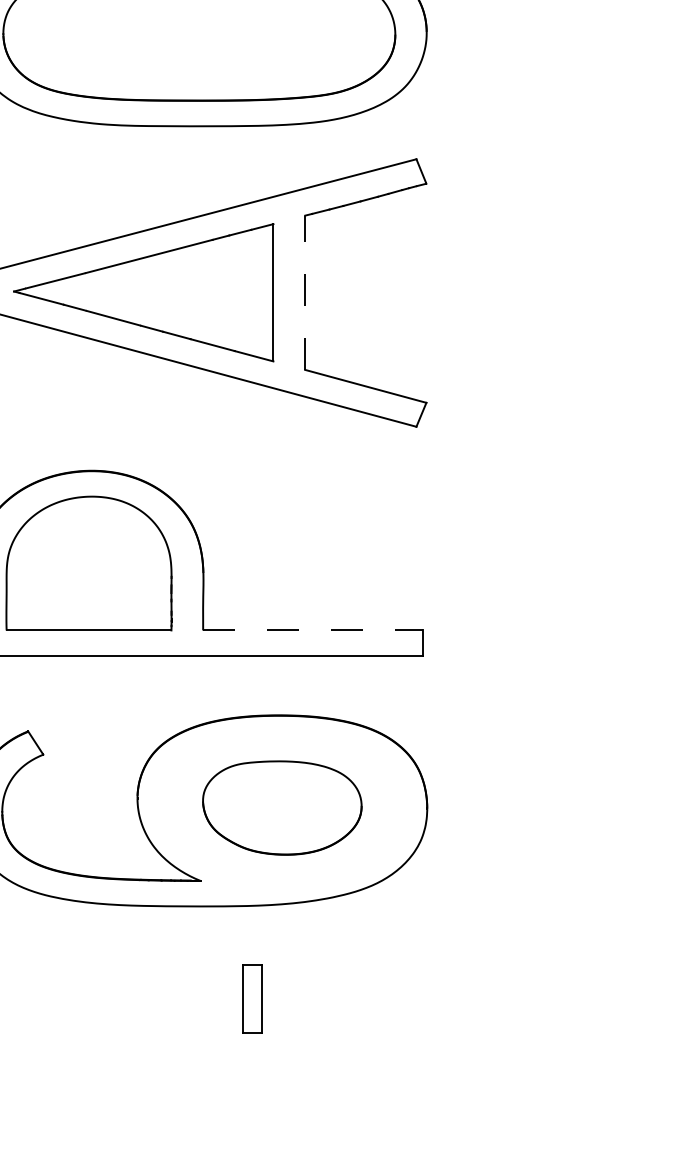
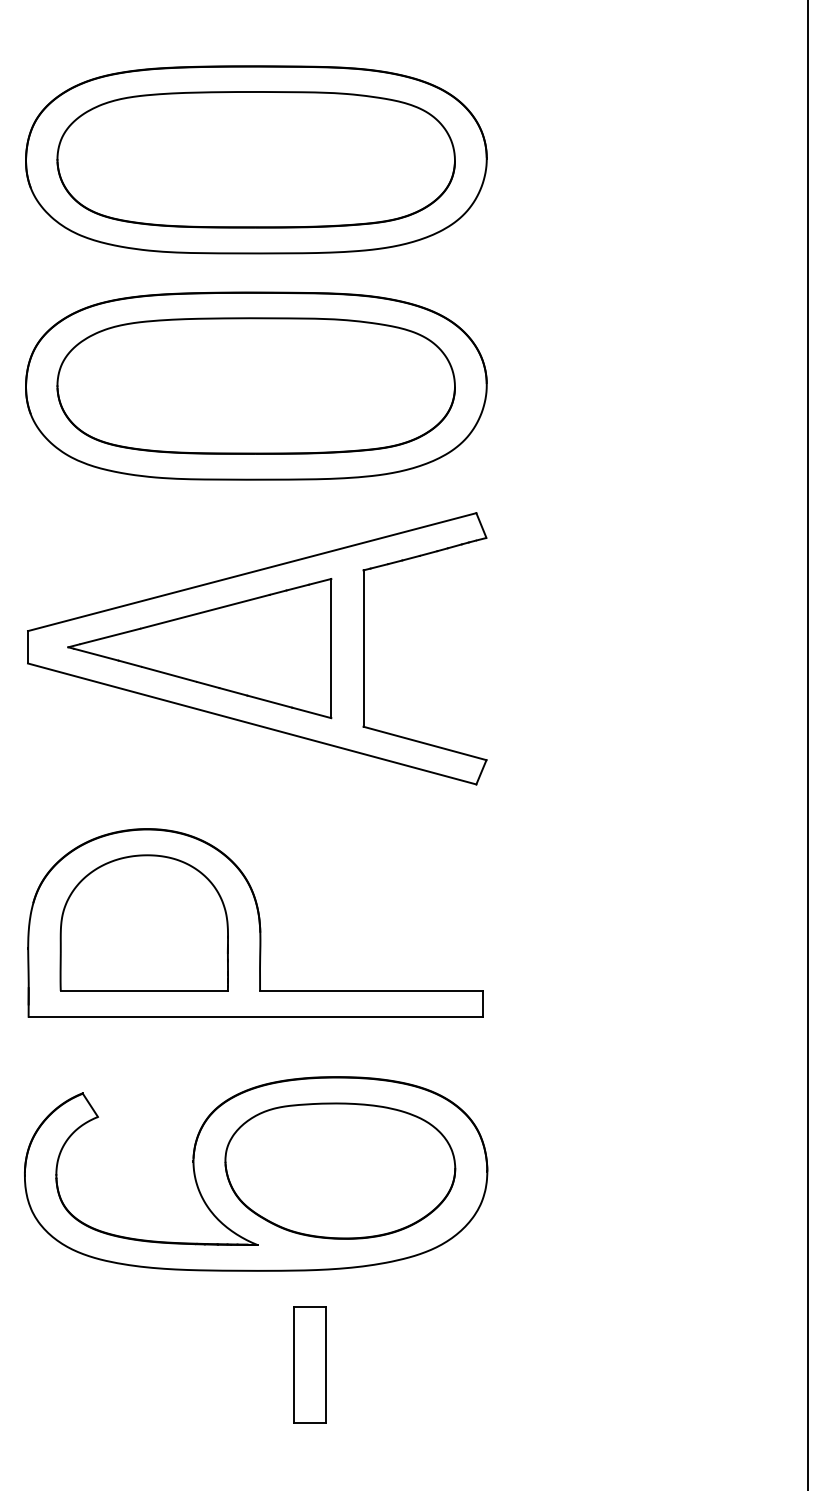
line: (305, 292) -> (363, 648), dashed -> solid
line: (313, 629) -> (371, 990), dashed -> solid
part: (282, 807) -> (340, 1170), size x1.43
part: (251, 998) -> (309, 1364), size x1.67

